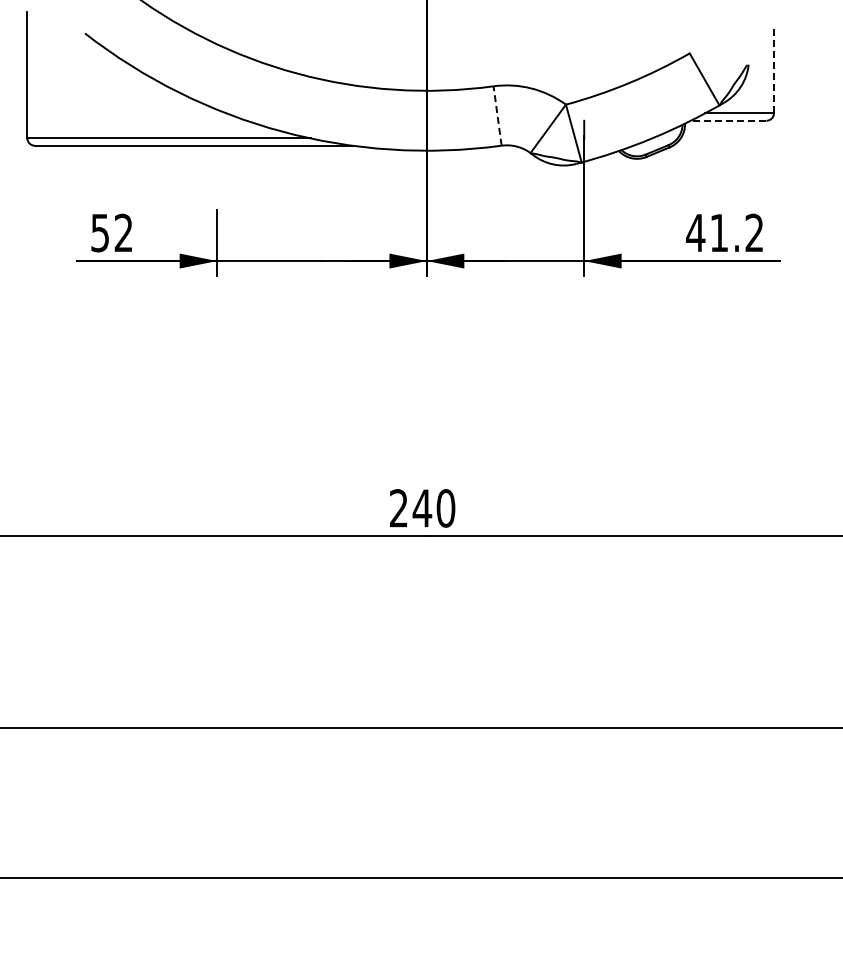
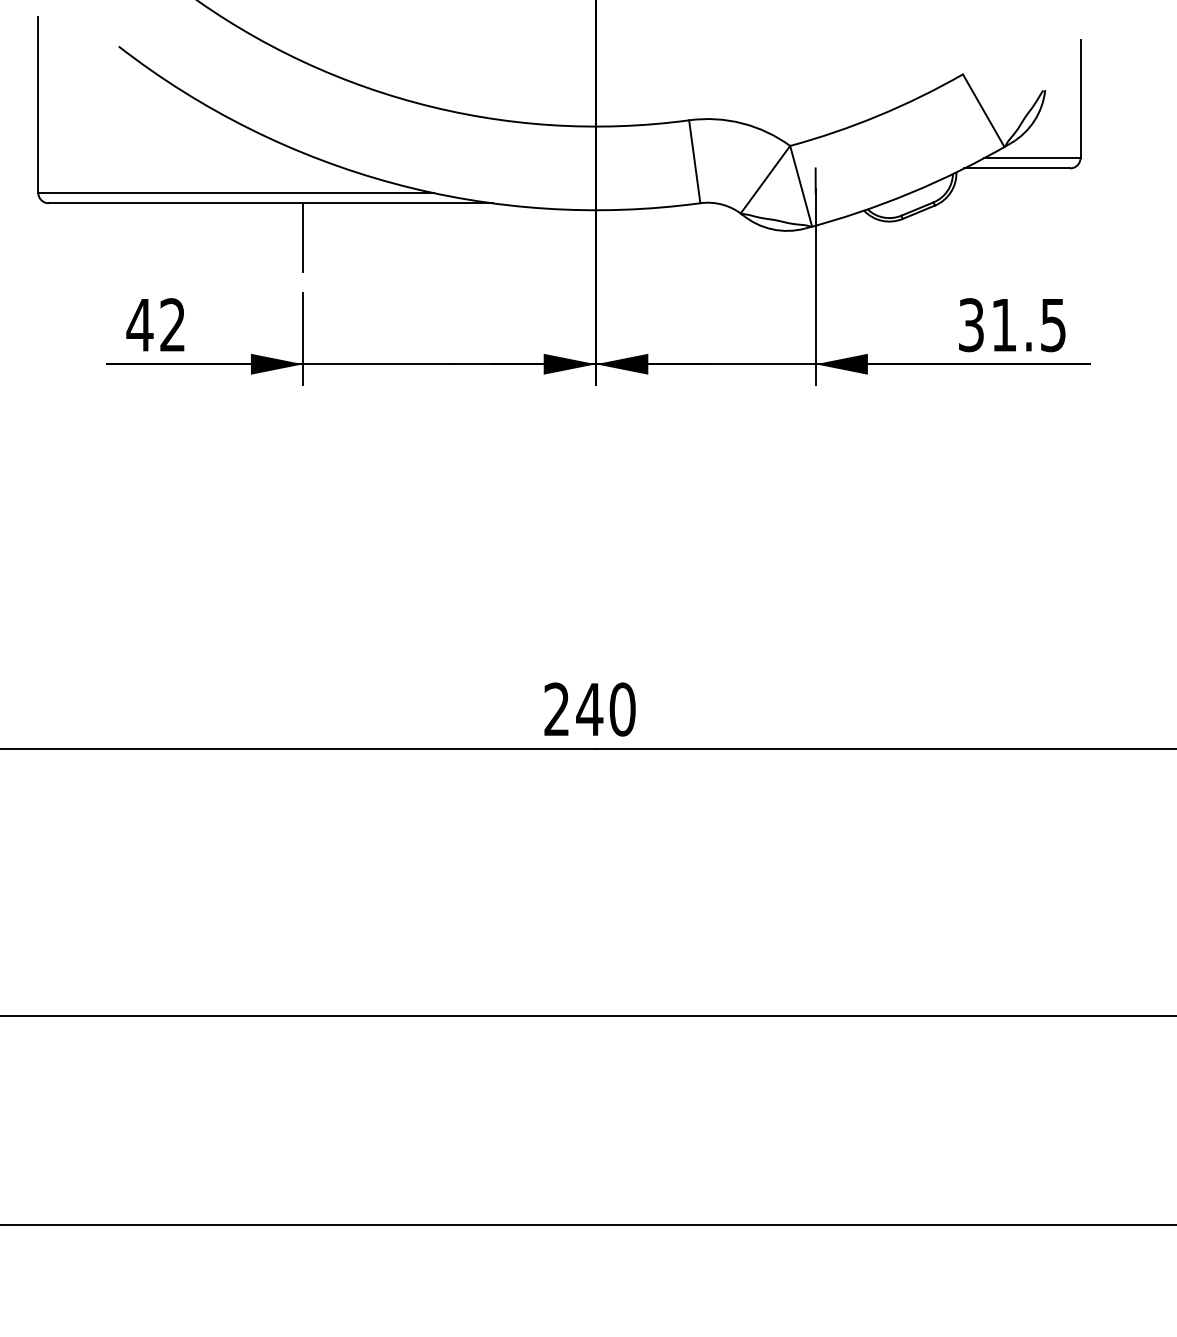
line: (773, 70) -> (1079, 98), dashed -> solid
line: (497, 116) -> (694, 162), dashed -> solid
line: (728, 120) -> (1017, 168), dashed -> solid
line: (217, 169) -> (303, 236), added
text: (724, 232) -> (1011, 324), 41.2 -> 31.5
text: (99, 233) -> (138, 325), 52 -> 42

